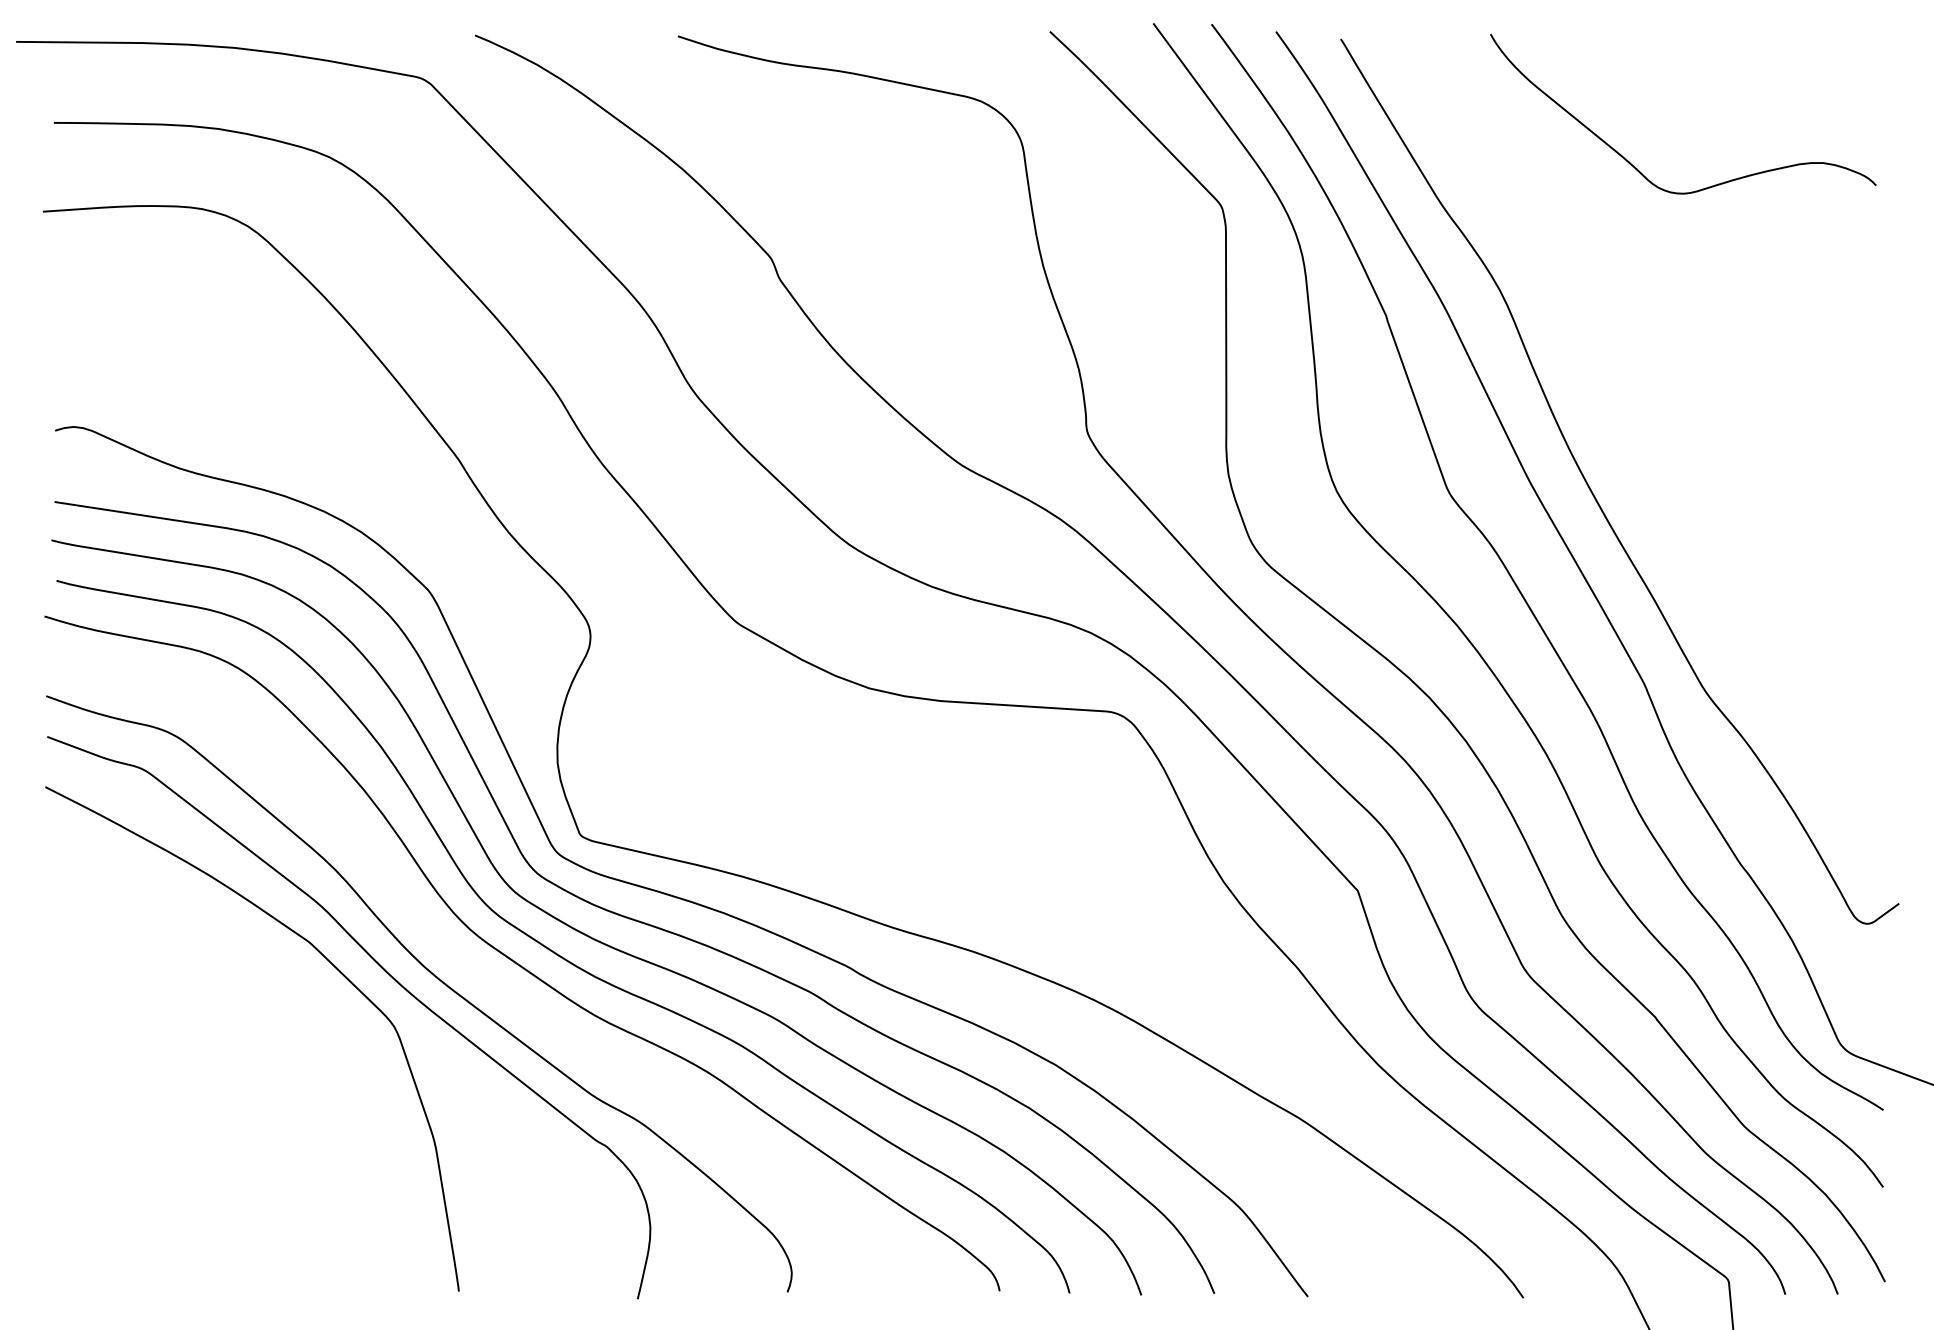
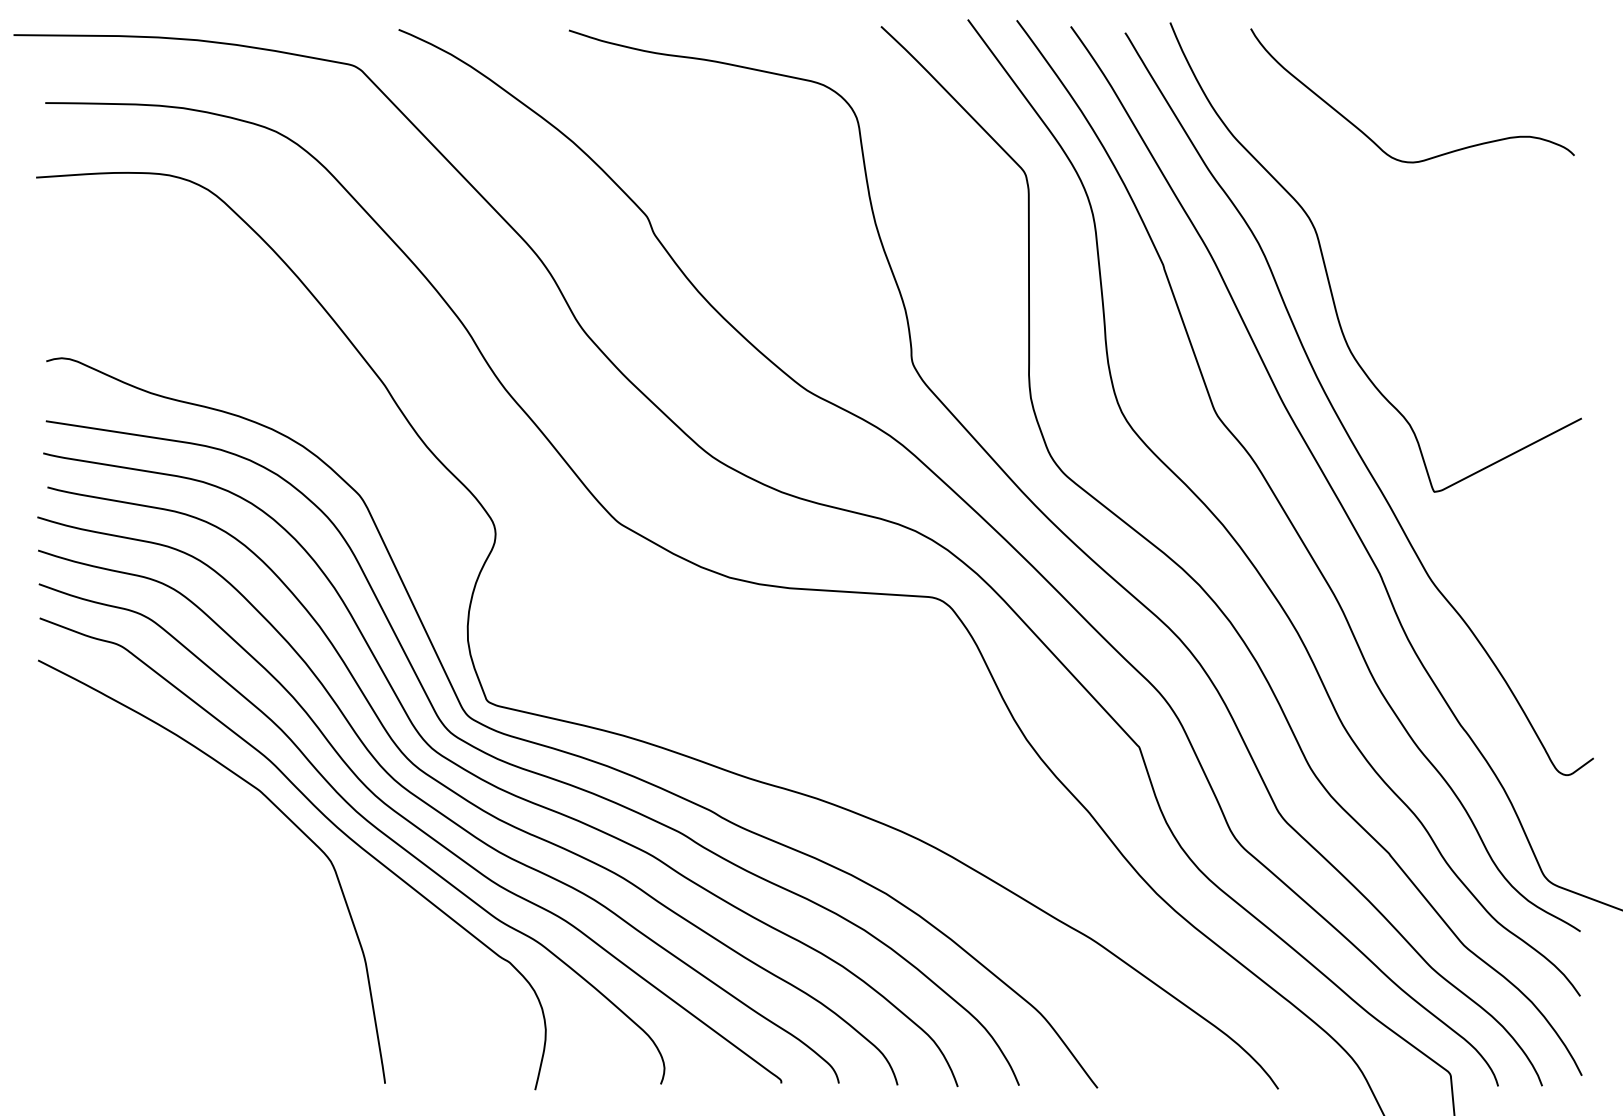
curve: (1581, 323) -> (1327, 271), added
curve: (486, 976) -> (408, 819), added

